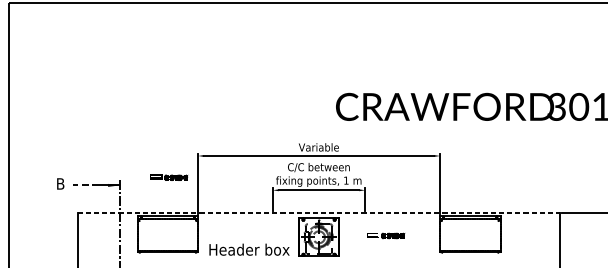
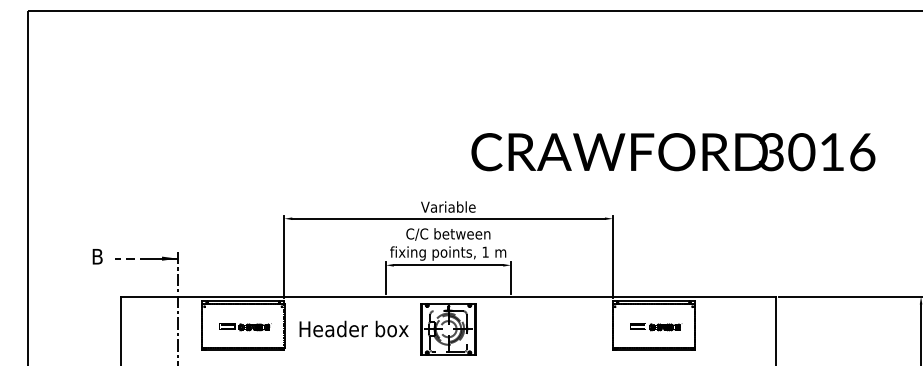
part: (169, 177) -> (245, 327), moved
line: (319, 213) -> (449, 296), dashed -> solid
part: (386, 236) -> (656, 327), moved
text: (249, 249) -> (353, 328), moved

